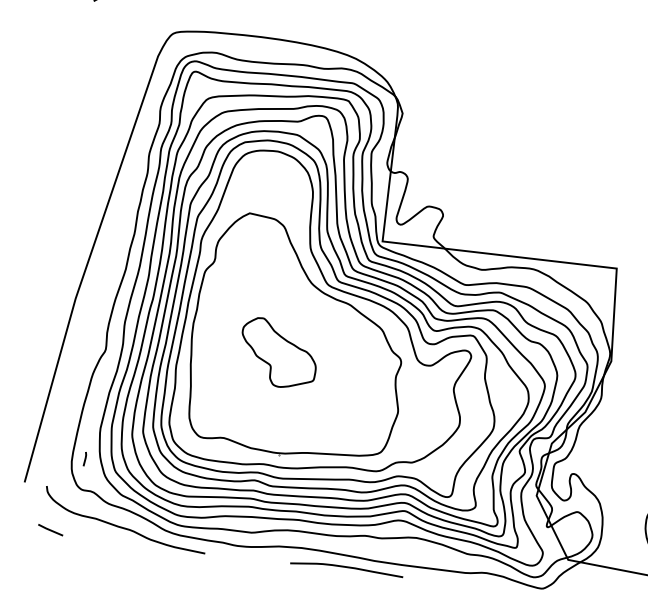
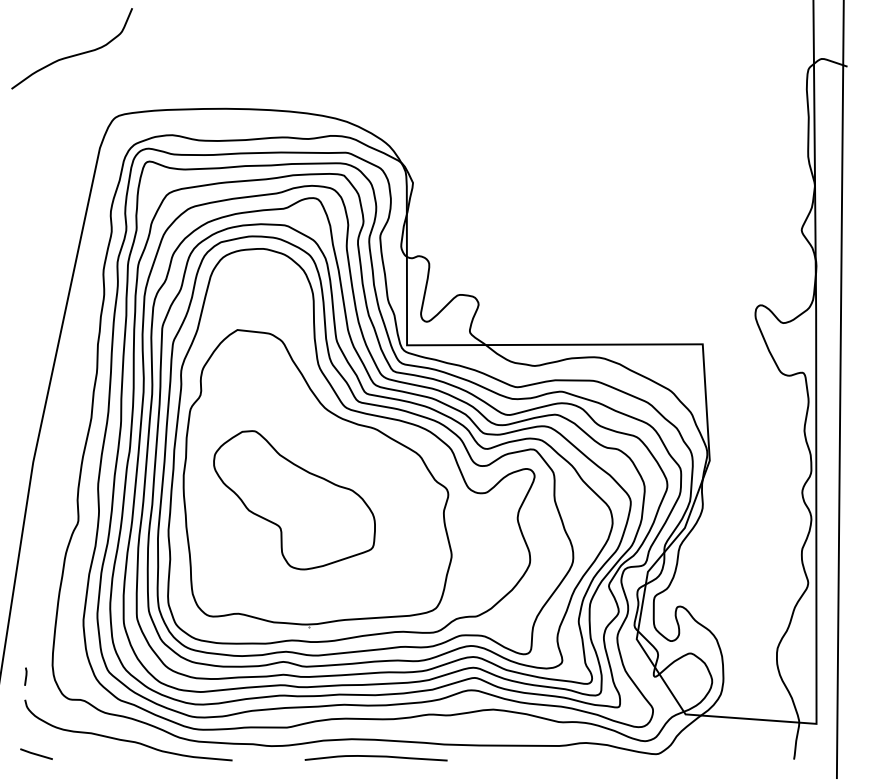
part: (278, 353) -> (294, 500), size x1.67
line: (84, 458) -> (25, 676), moved
curve: (346, 568) -> (375, 757), moved

